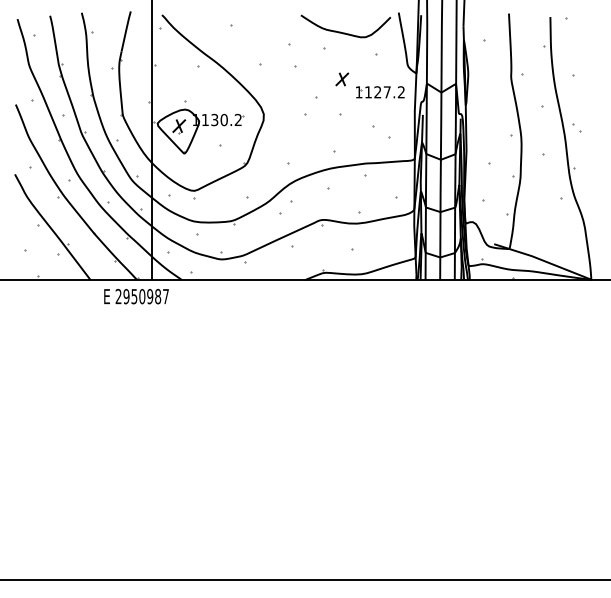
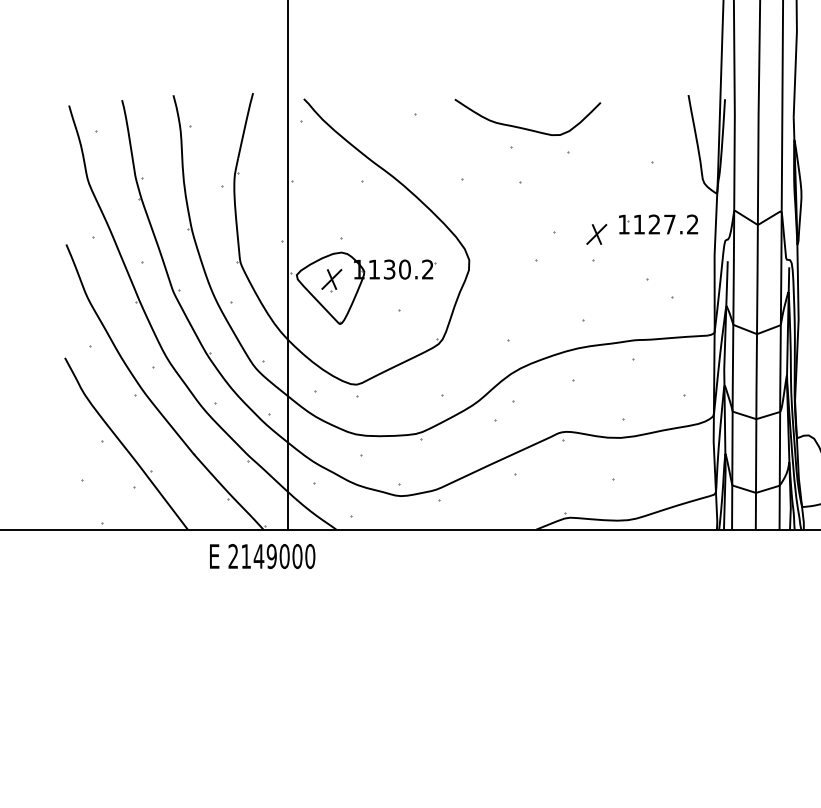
curve: (345, 32) -> (527, 127), moved
part: (342, 79) -> (597, 234), moved
text: (146, 296) -> (278, 556), 2950987 -> 2149000

